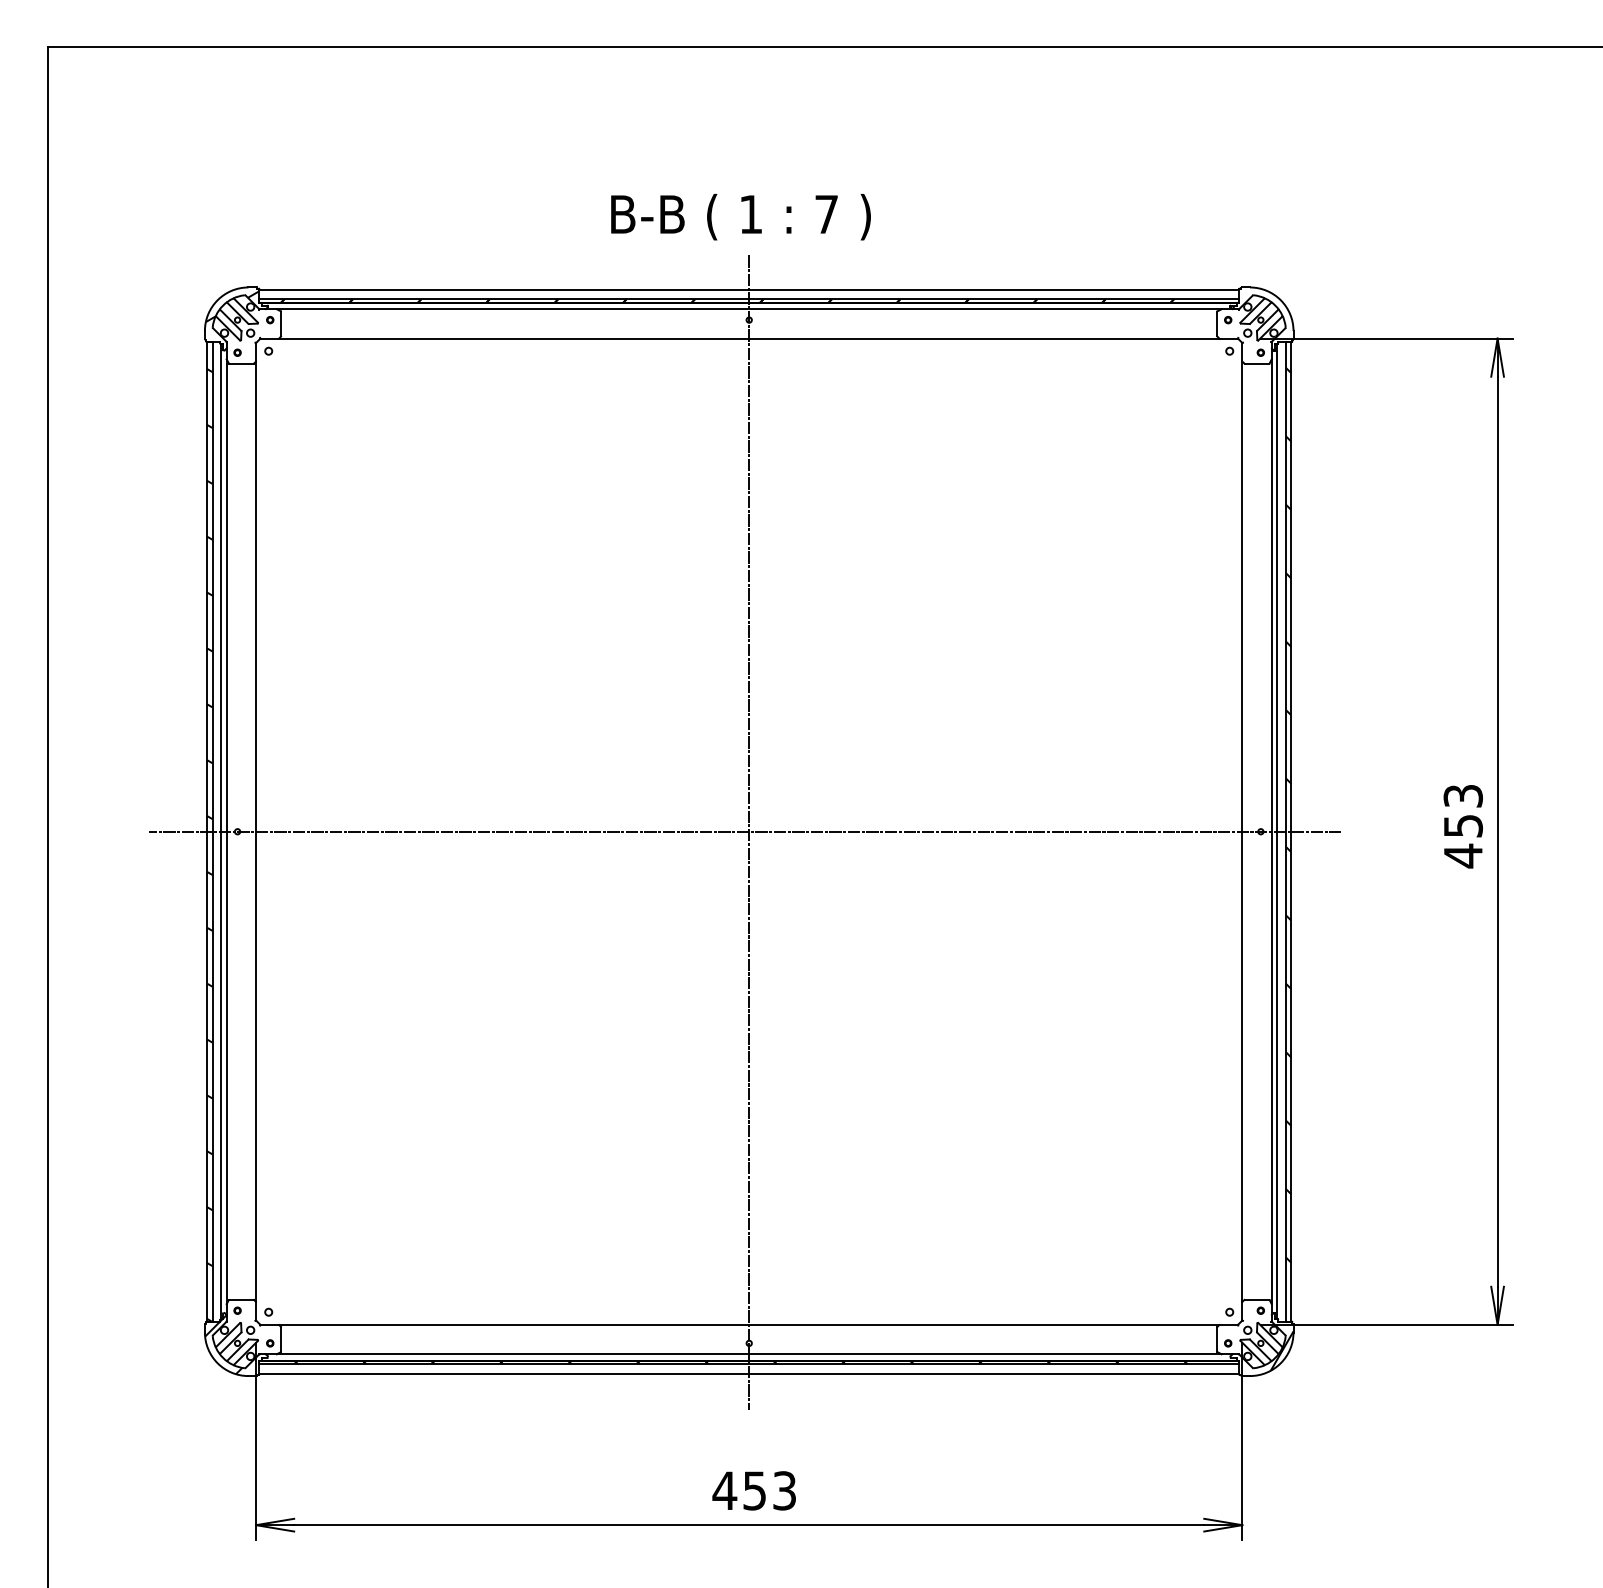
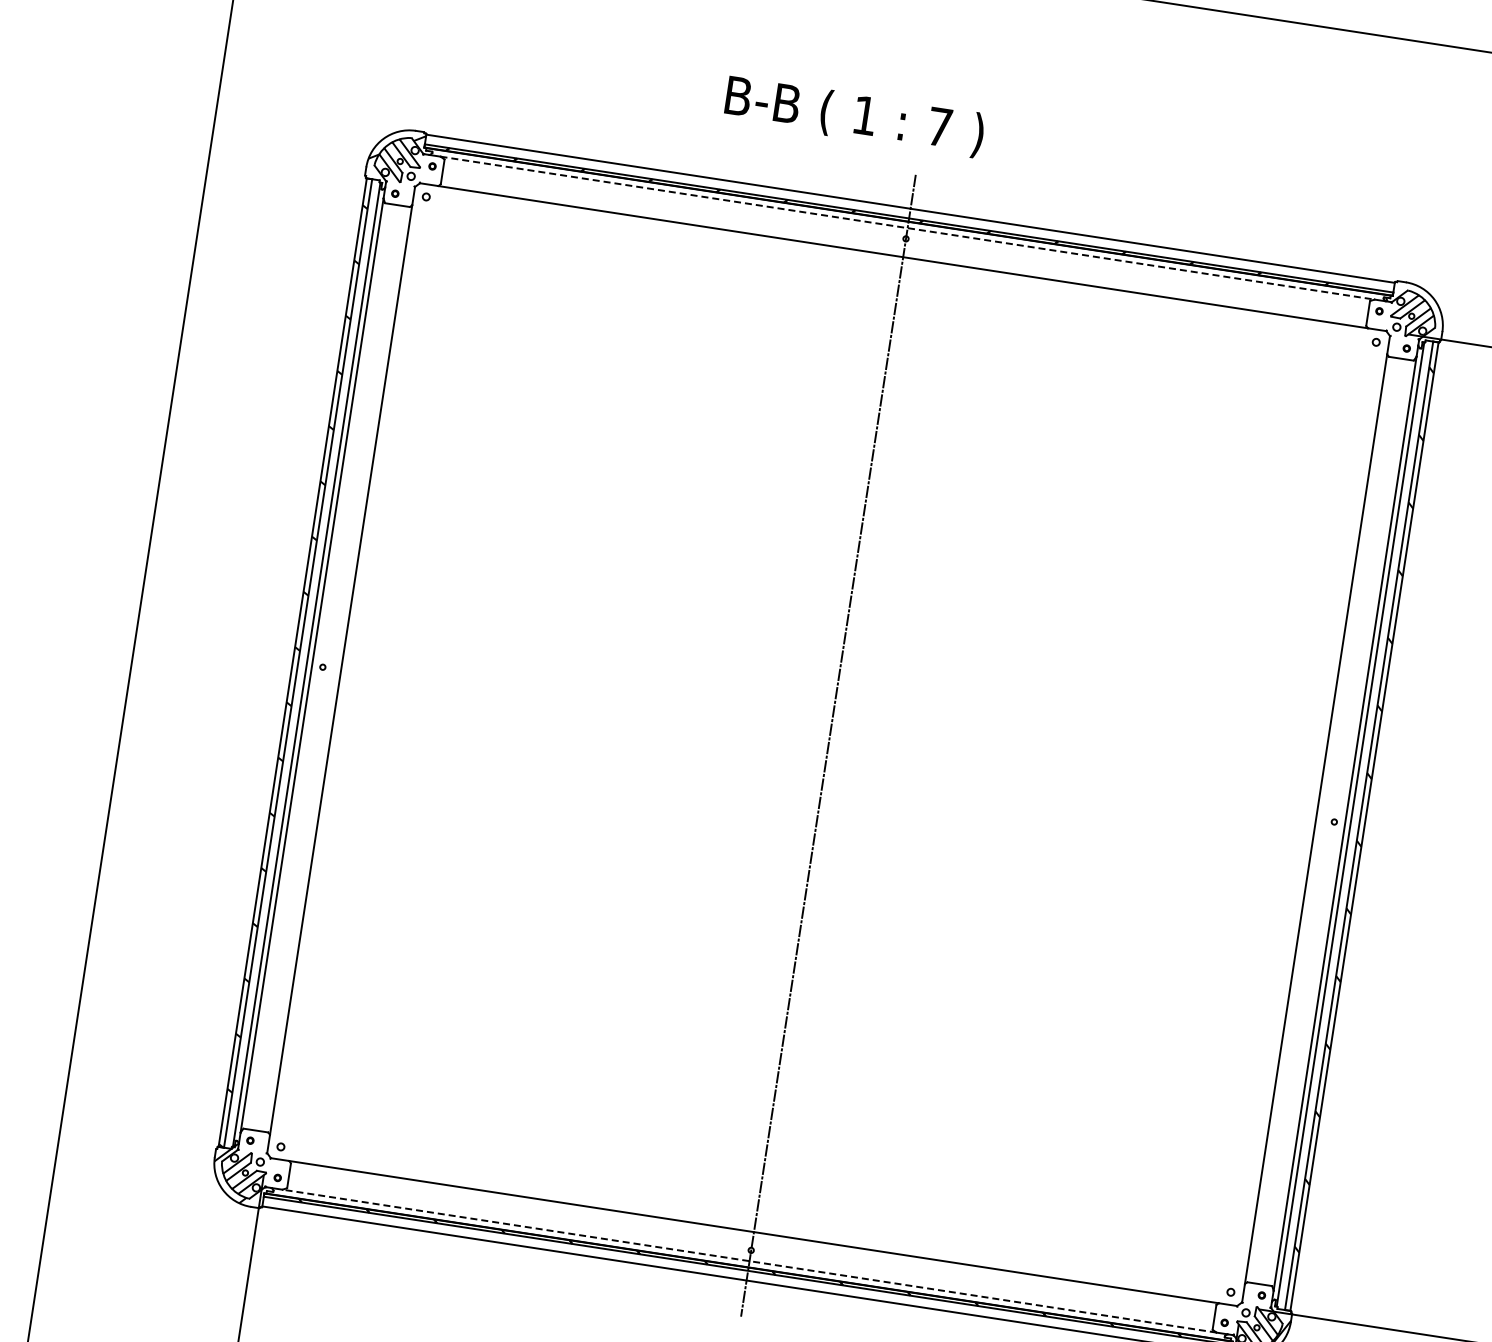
text: (740, 217) -> (854, 117), moved
line: (749, 309) -> (907, 228), solid -> dashed
line: (744, 831) -> (823, 743), removed
line: (749, 1354) -> (749, 1261), solid -> dashed

